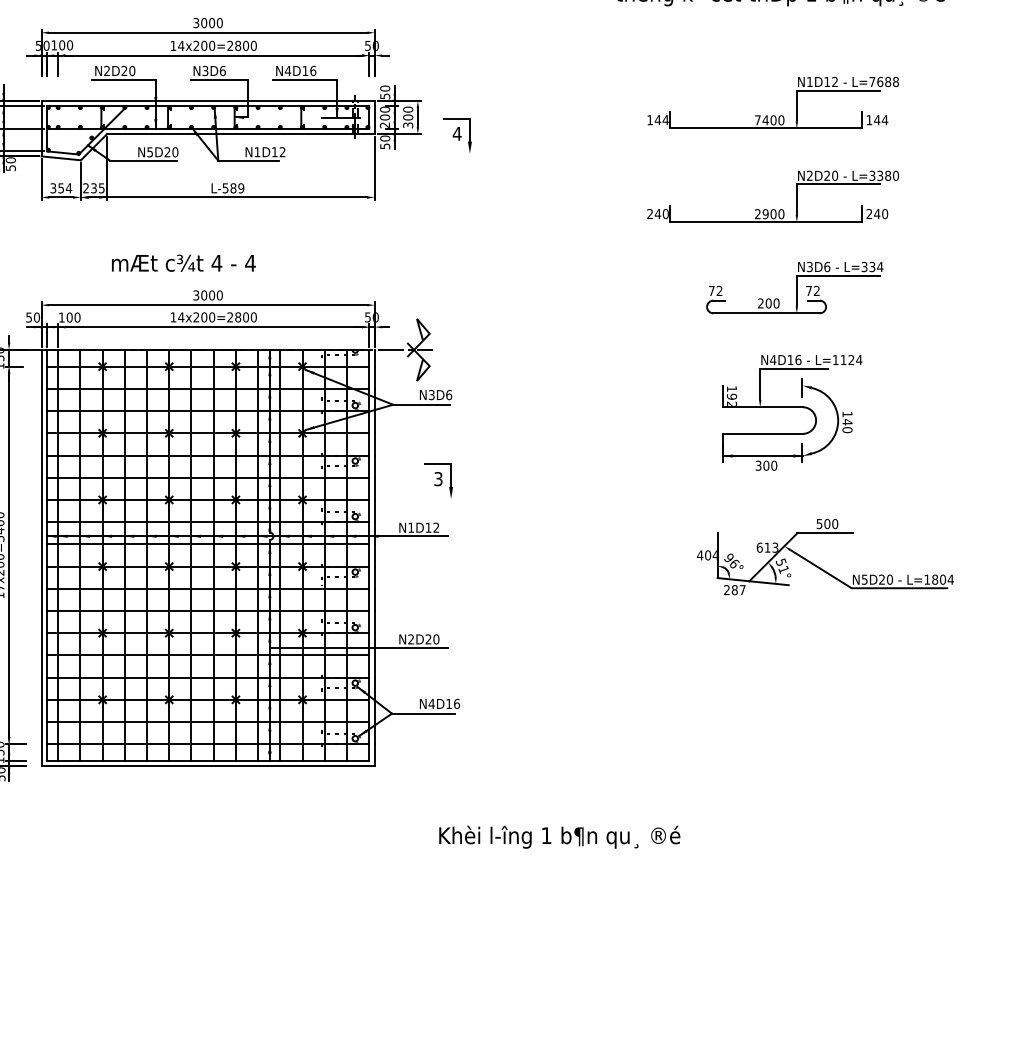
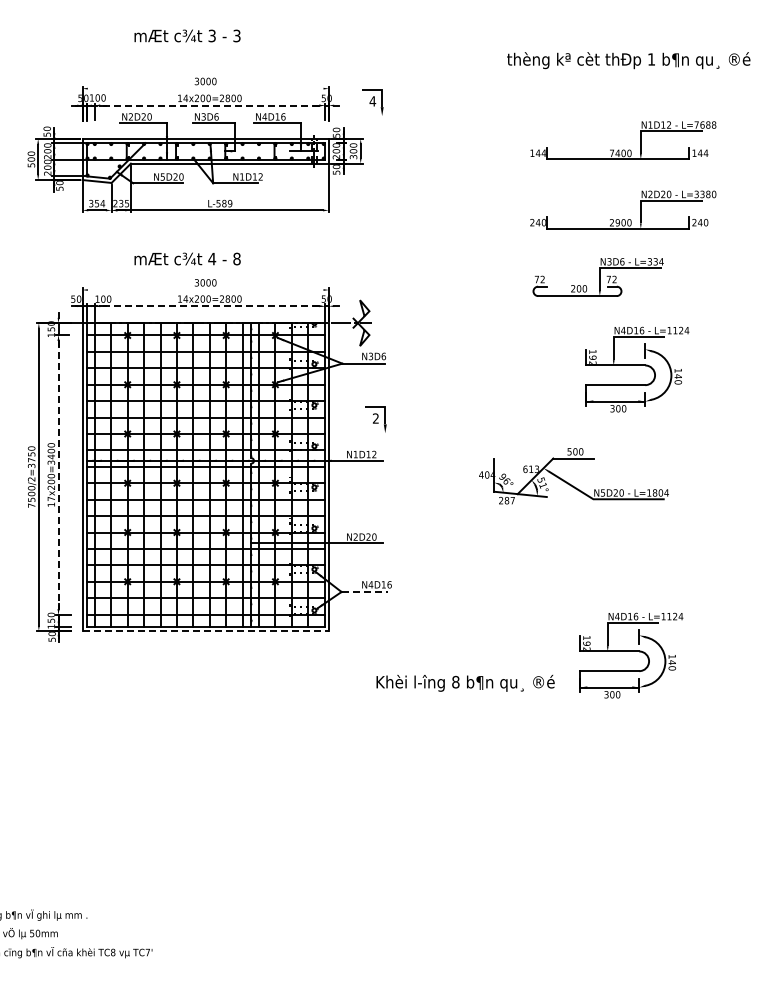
line: (207, 32) -> (205, 88), removed
line: (213, 55) -> (209, 105), solid -> dashed
part: (456, 135) -> (372, 102), moved
text: (249, 262) -> (236, 258), 4 -> 8
part: (793, 288) -> (597, 277), moved
line: (207, 305) -> (205, 290), removed
line: (213, 327) -> (209, 306), solid -> dashed
text: (437, 478) -> (375, 418), 3 -> 2
line: (9, 556) -> (58, 475), solid -> dashed
part: (820, 566) -> (570, 483), moved
line: (424, 714) -> (365, 592), solid -> dashed
line: (209, 767) -> (206, 631), solid -> dashed
part: (784, 799) -> (631, 655), added
text: (546, 834) -> (455, 681), 1 -> 8

